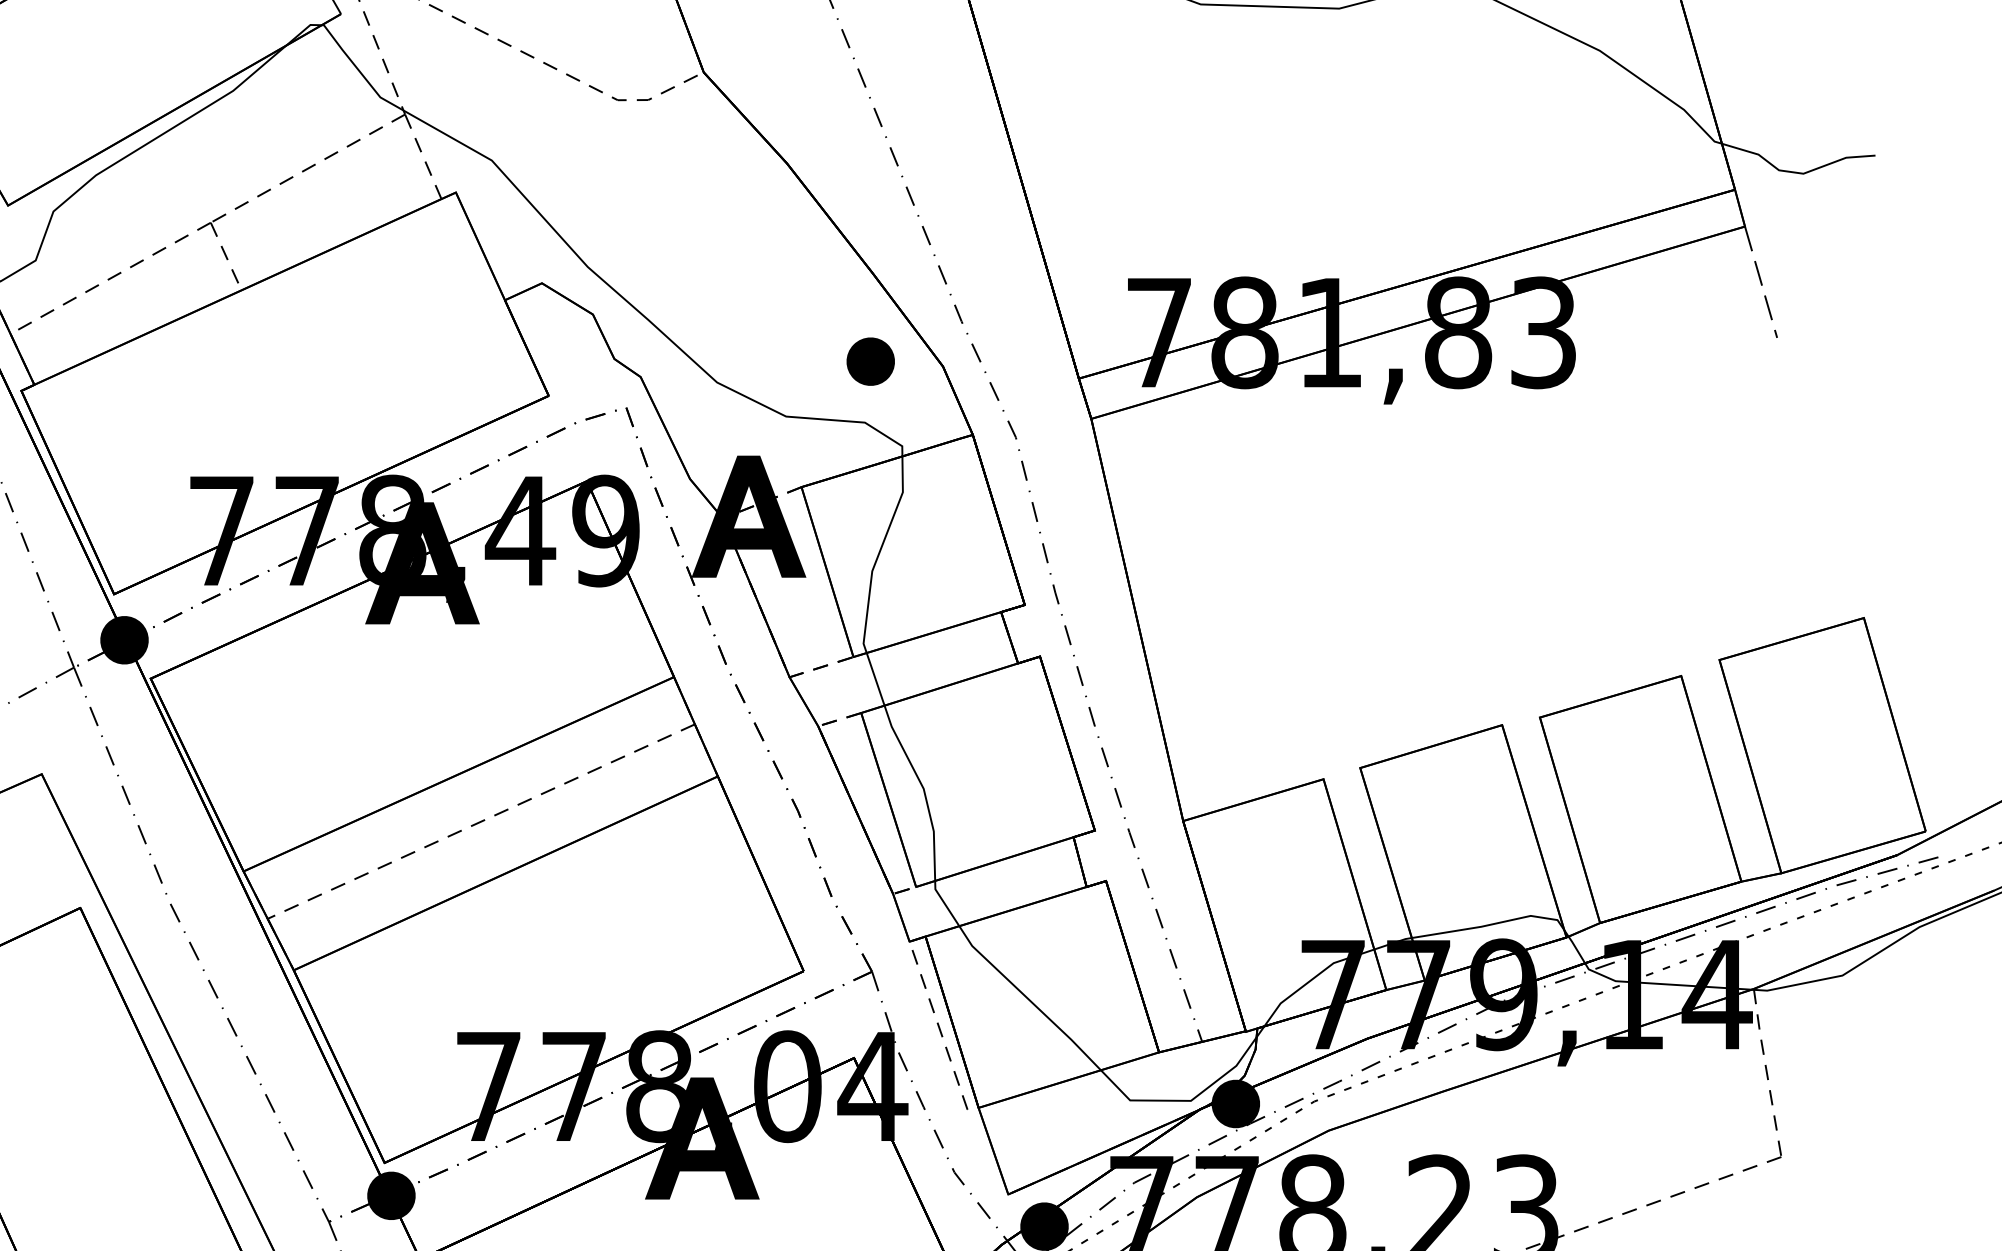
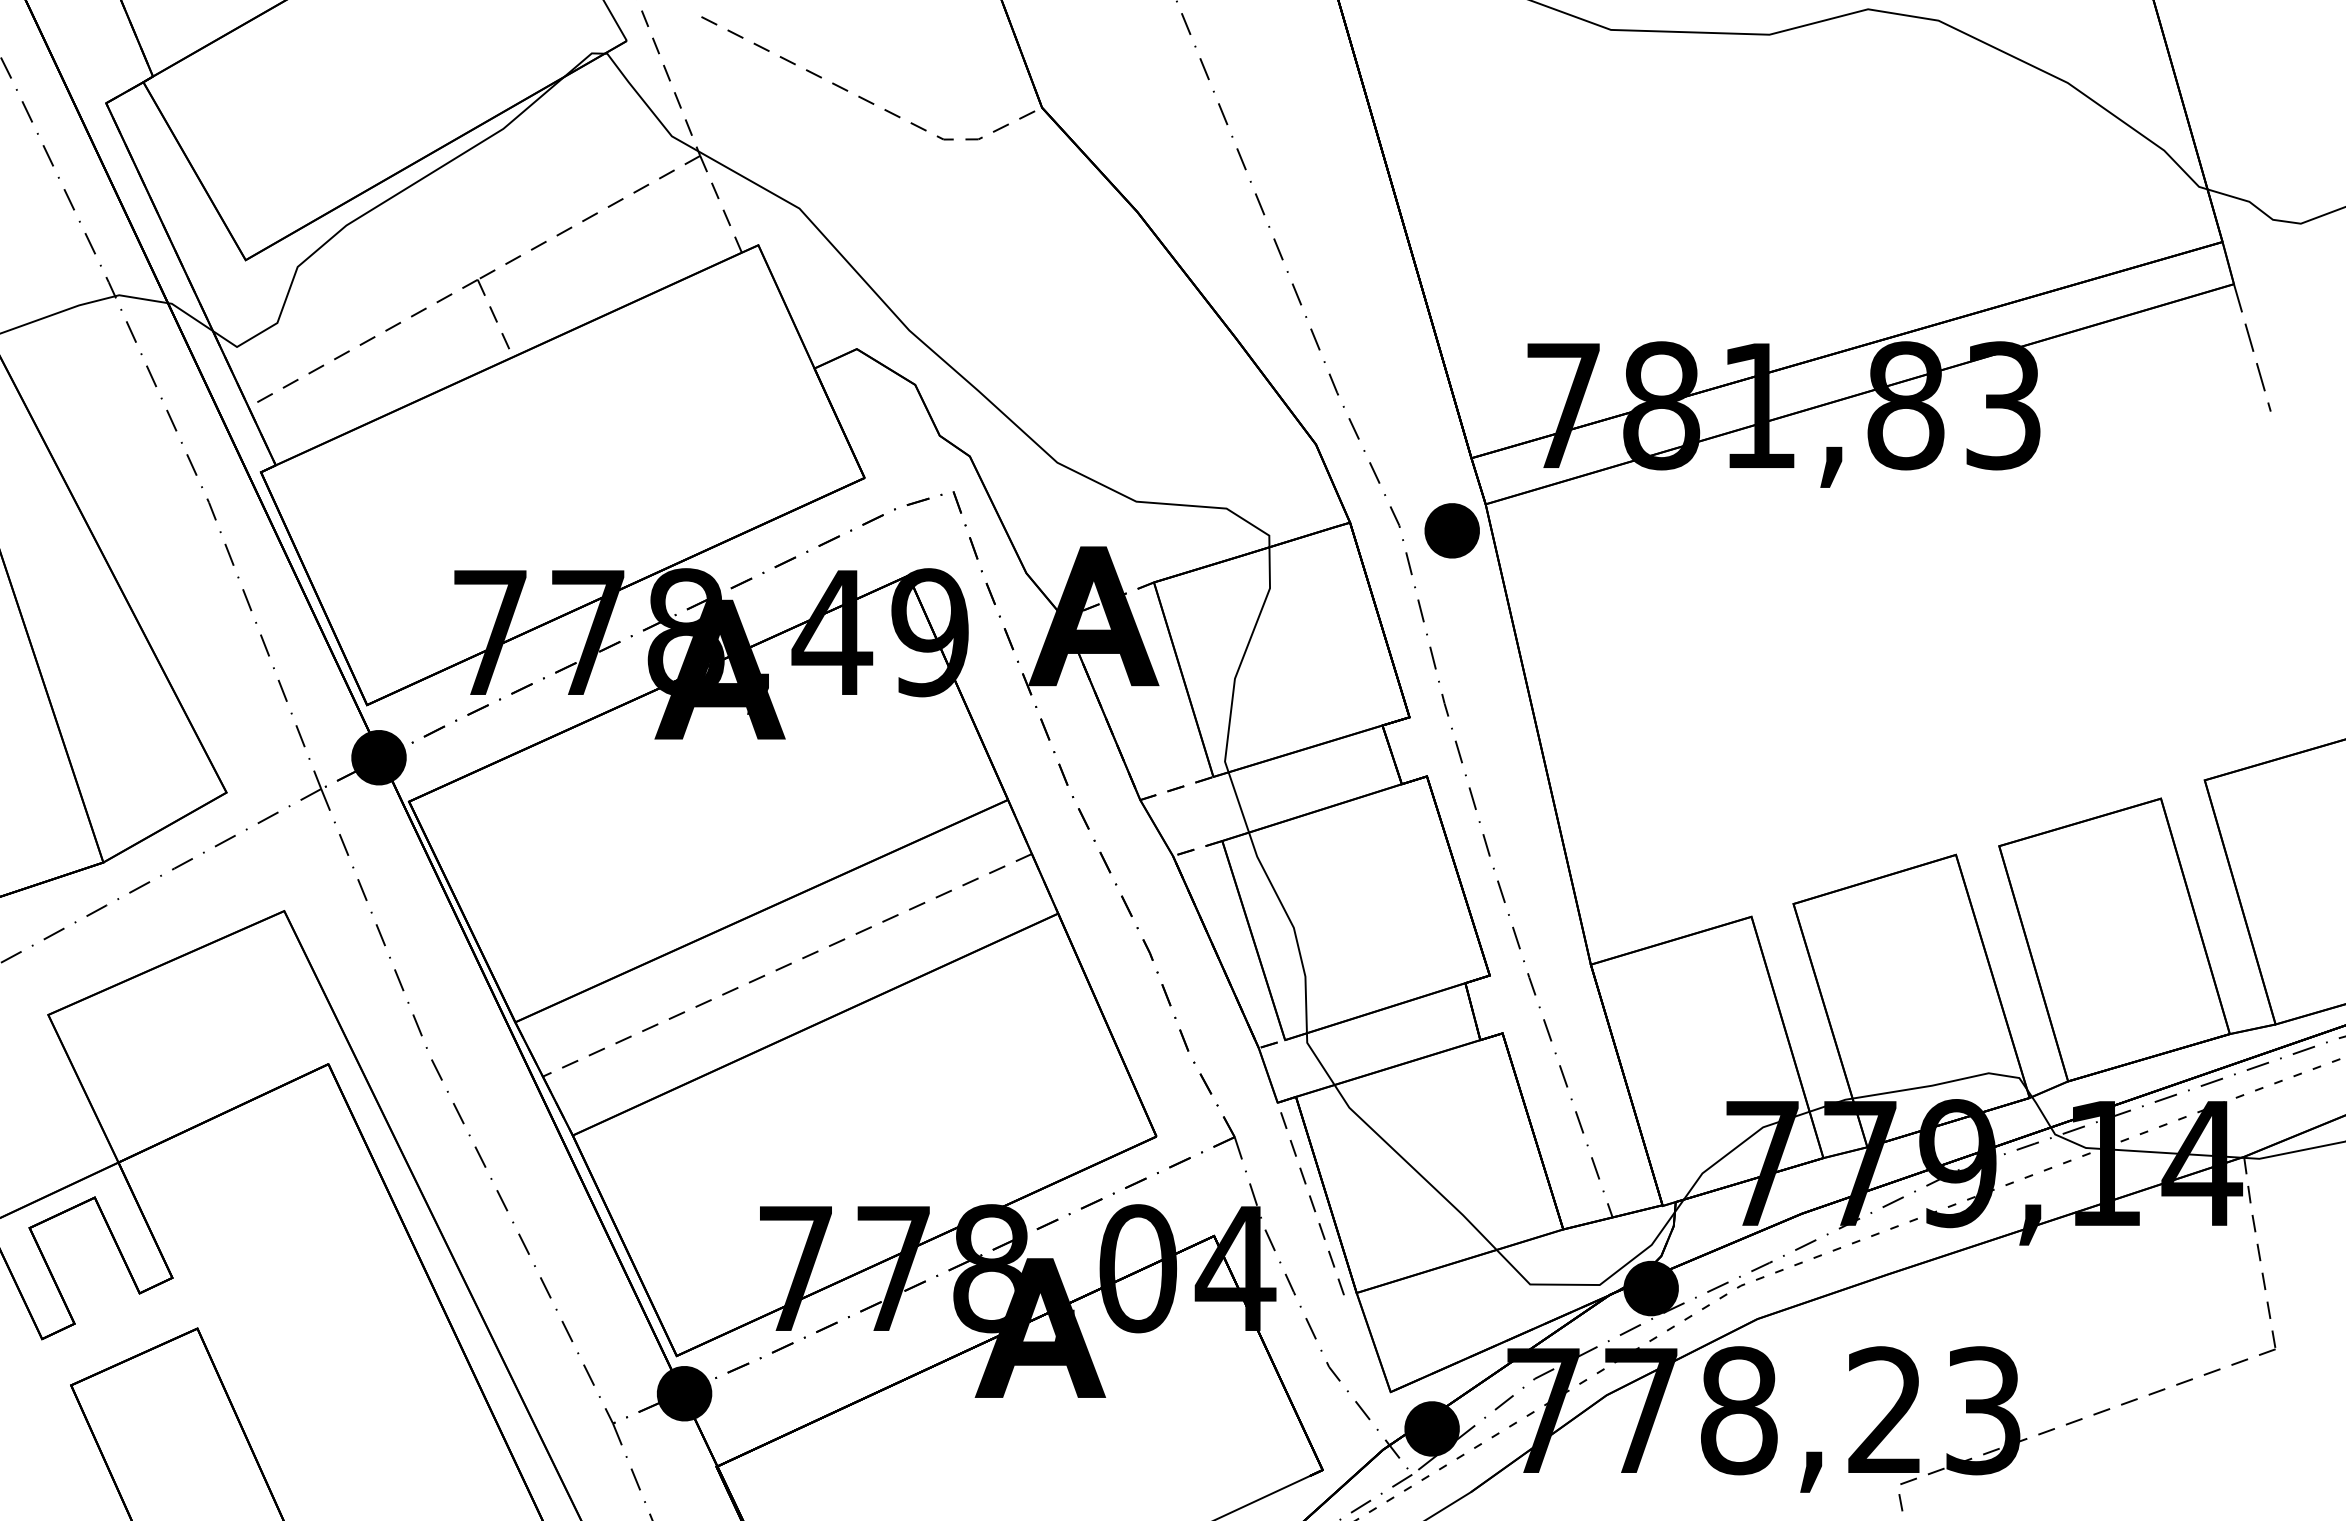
part: (870, 361) -> (1451, 530), moved

